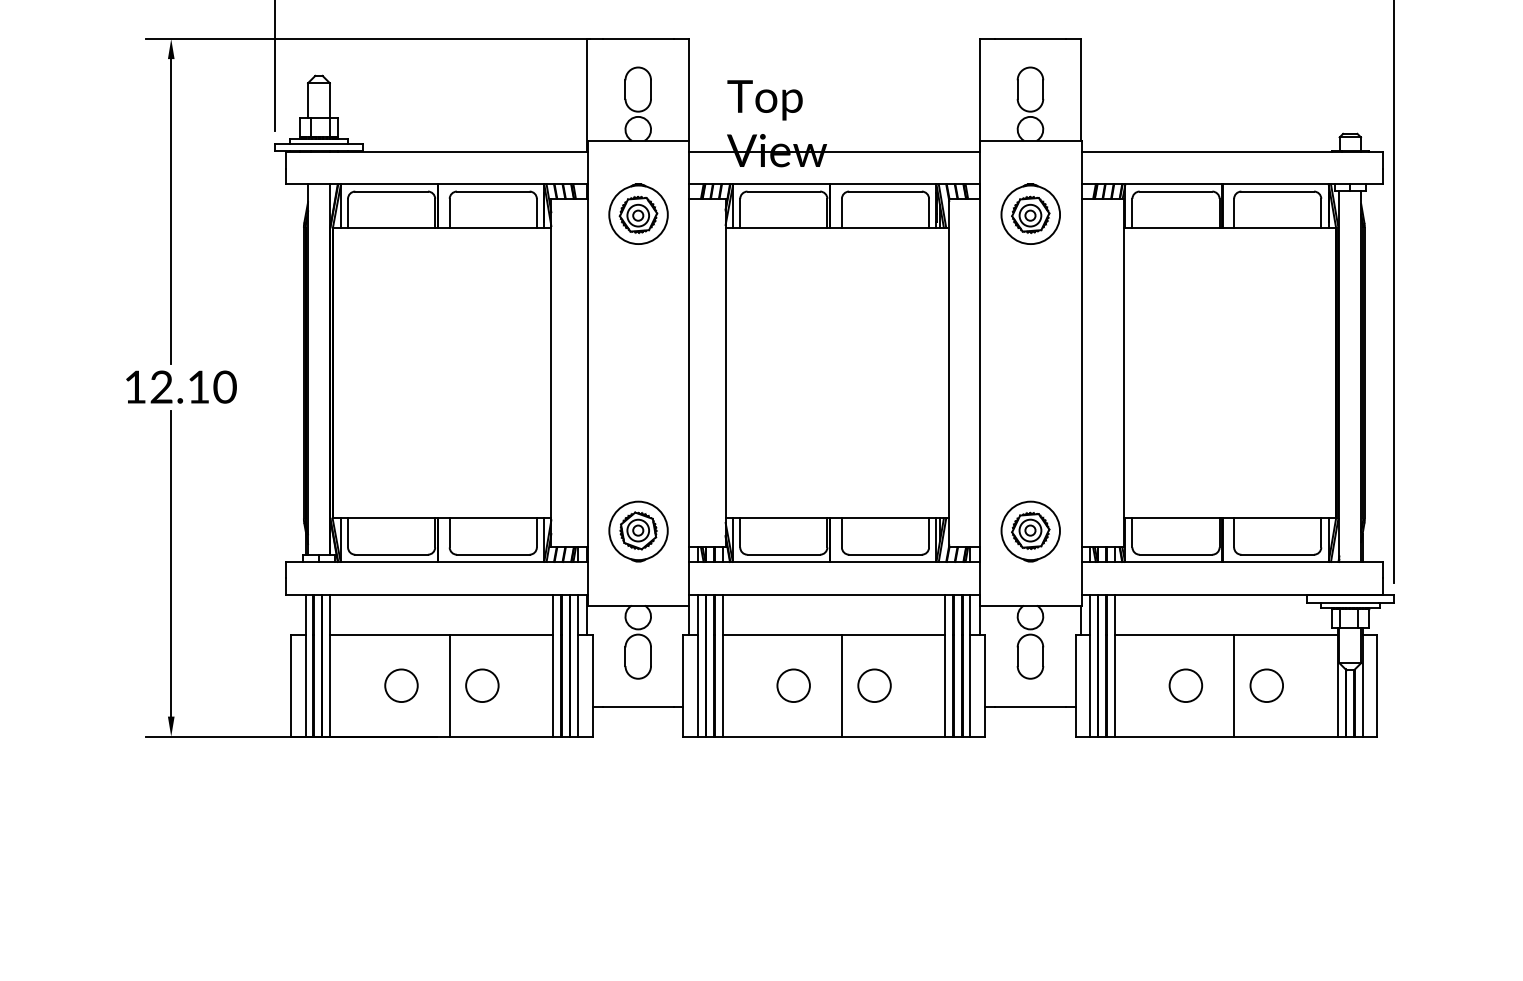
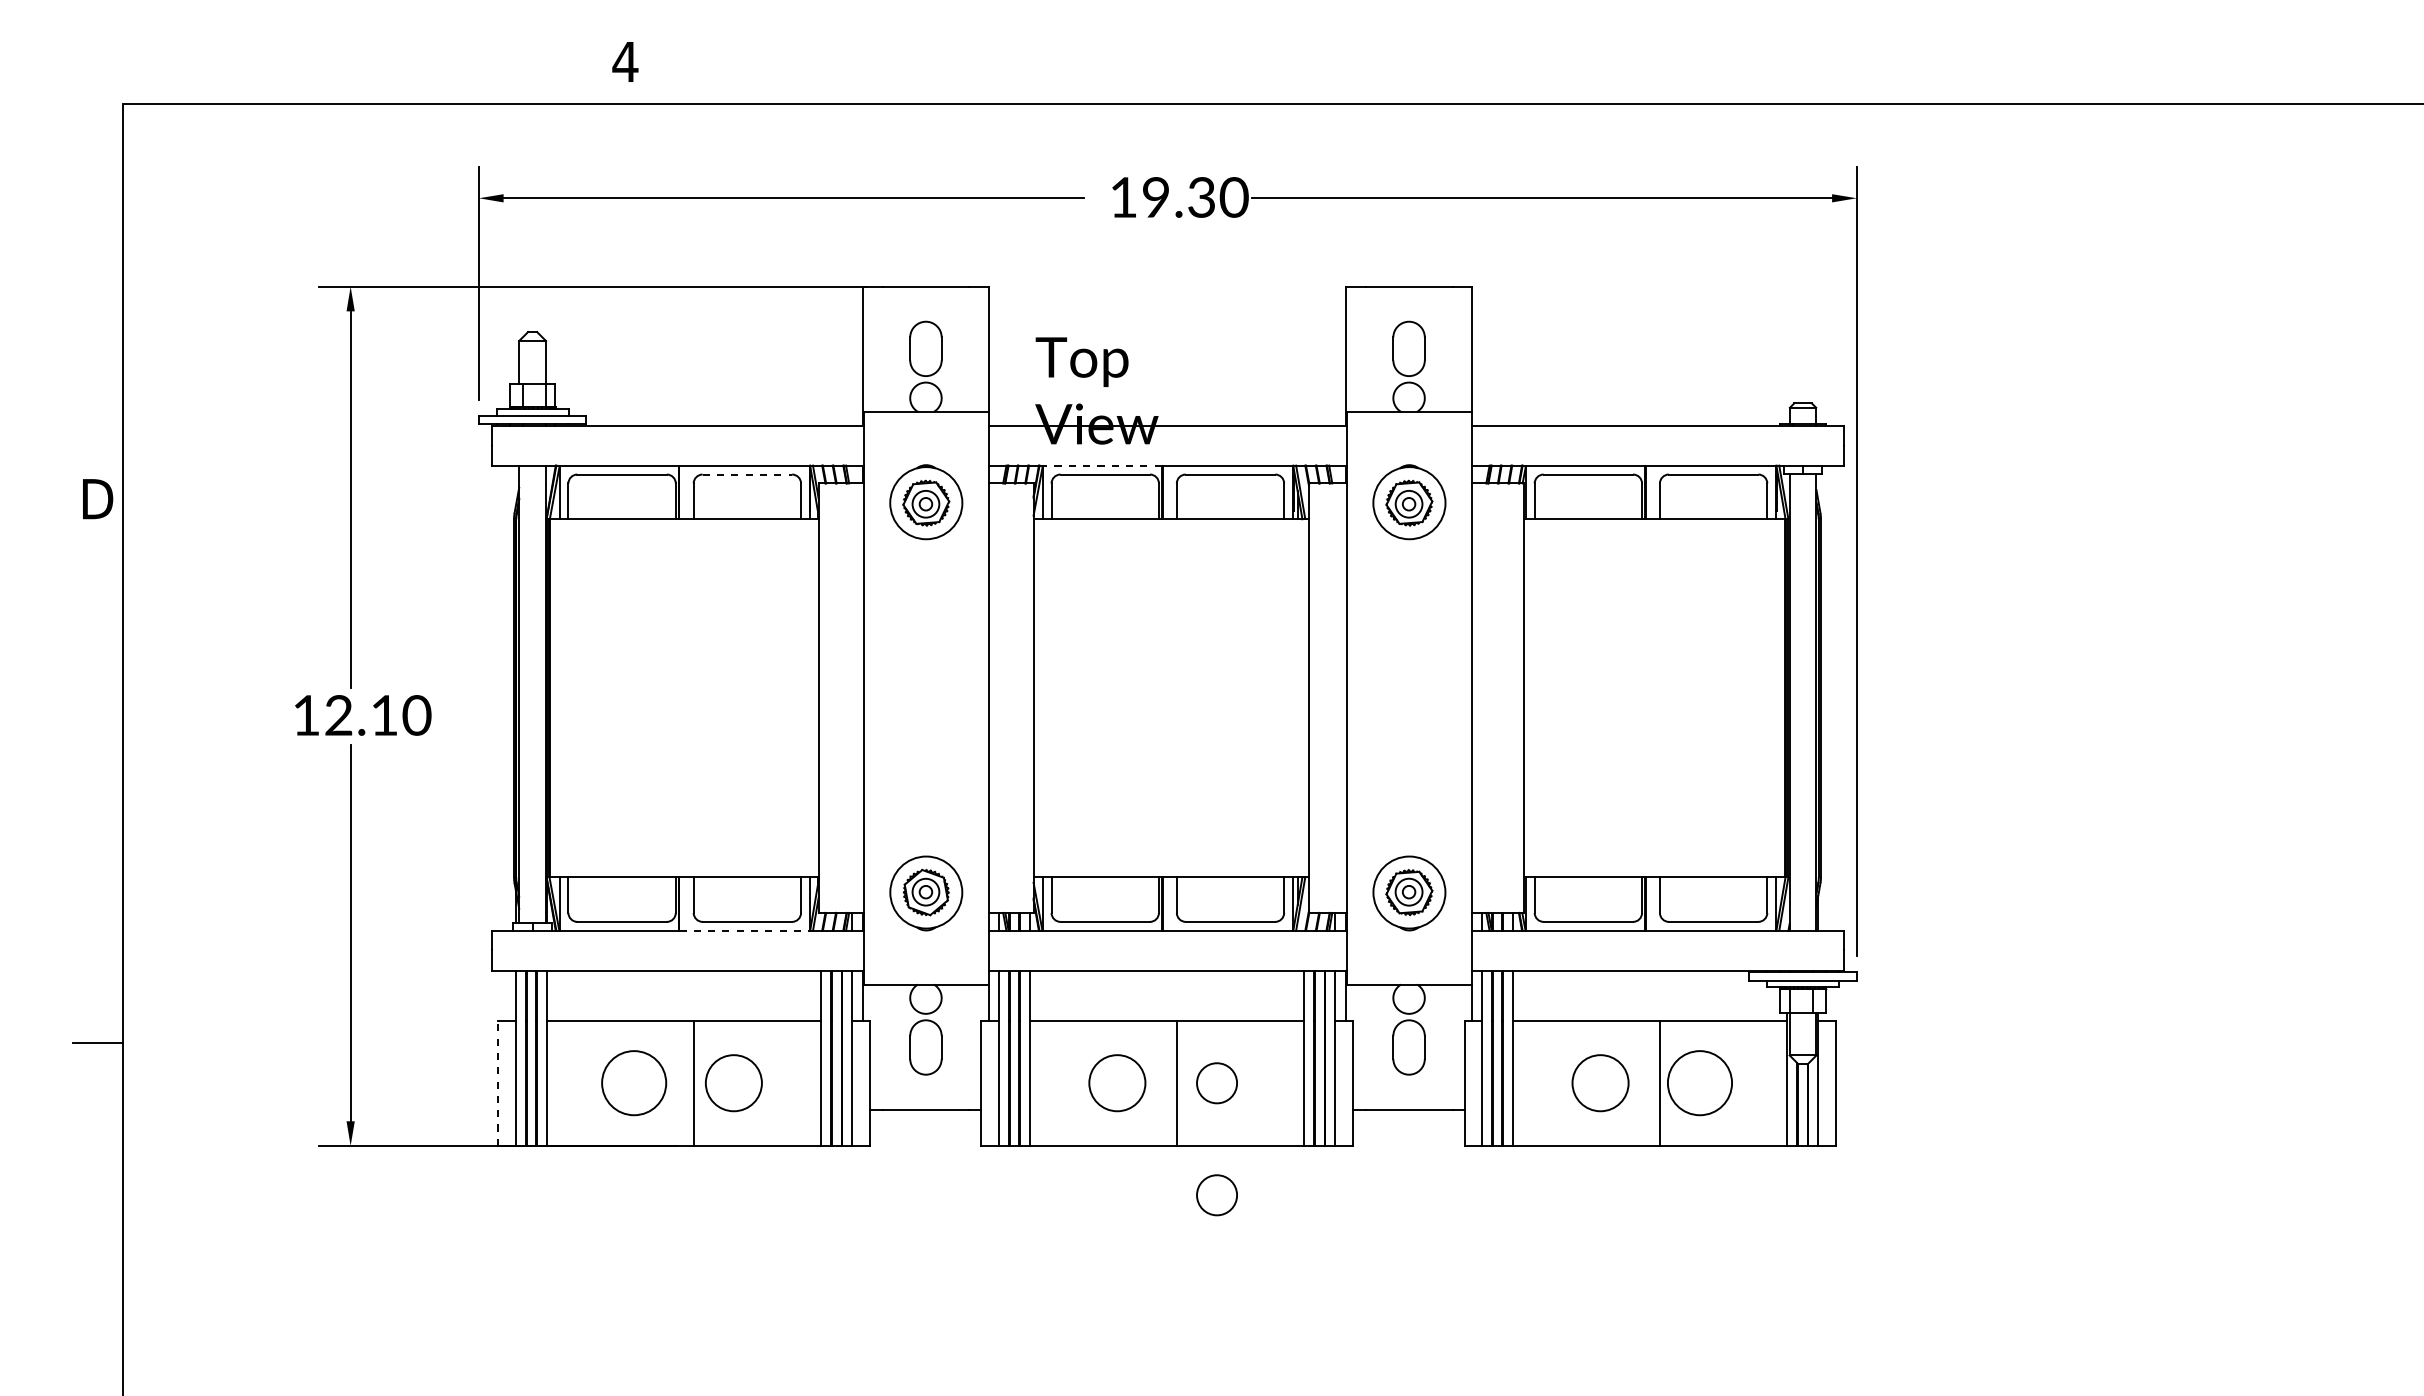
line: (781, 184) -> (1102, 465), solid -> dashed
line: (493, 191) -> (747, 474), solid -> dashed
line: (491, 561) -> (745, 930), solid -> dashed
line: (291, 685) -> (498, 1083), solid -> dashed
circle: (401, 685) -> (634, 1083), size x1.6
circle: (482, 685) -> (733, 1083), size x1.4
circle: (793, 685) -> (1117, 1083), size x1.4
circle: (1185, 685) -> (1600, 1083), size x1.4
circle: (1267, 685) -> (1700, 1083), size x1.6
circle: (874, 776) -> (1216, 1195), added

